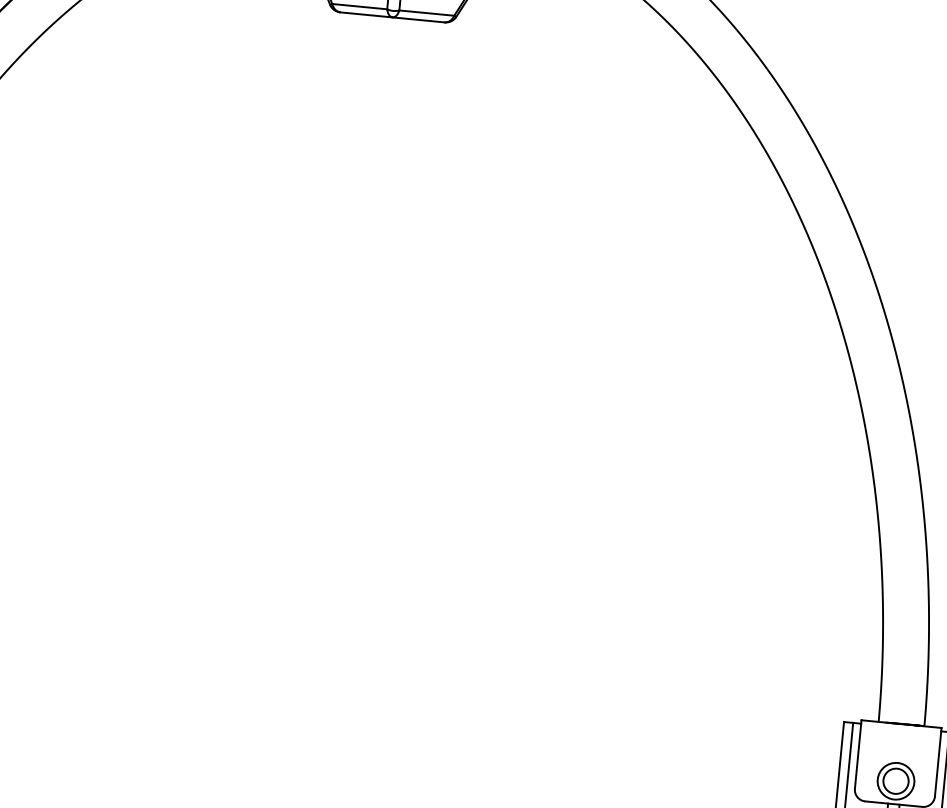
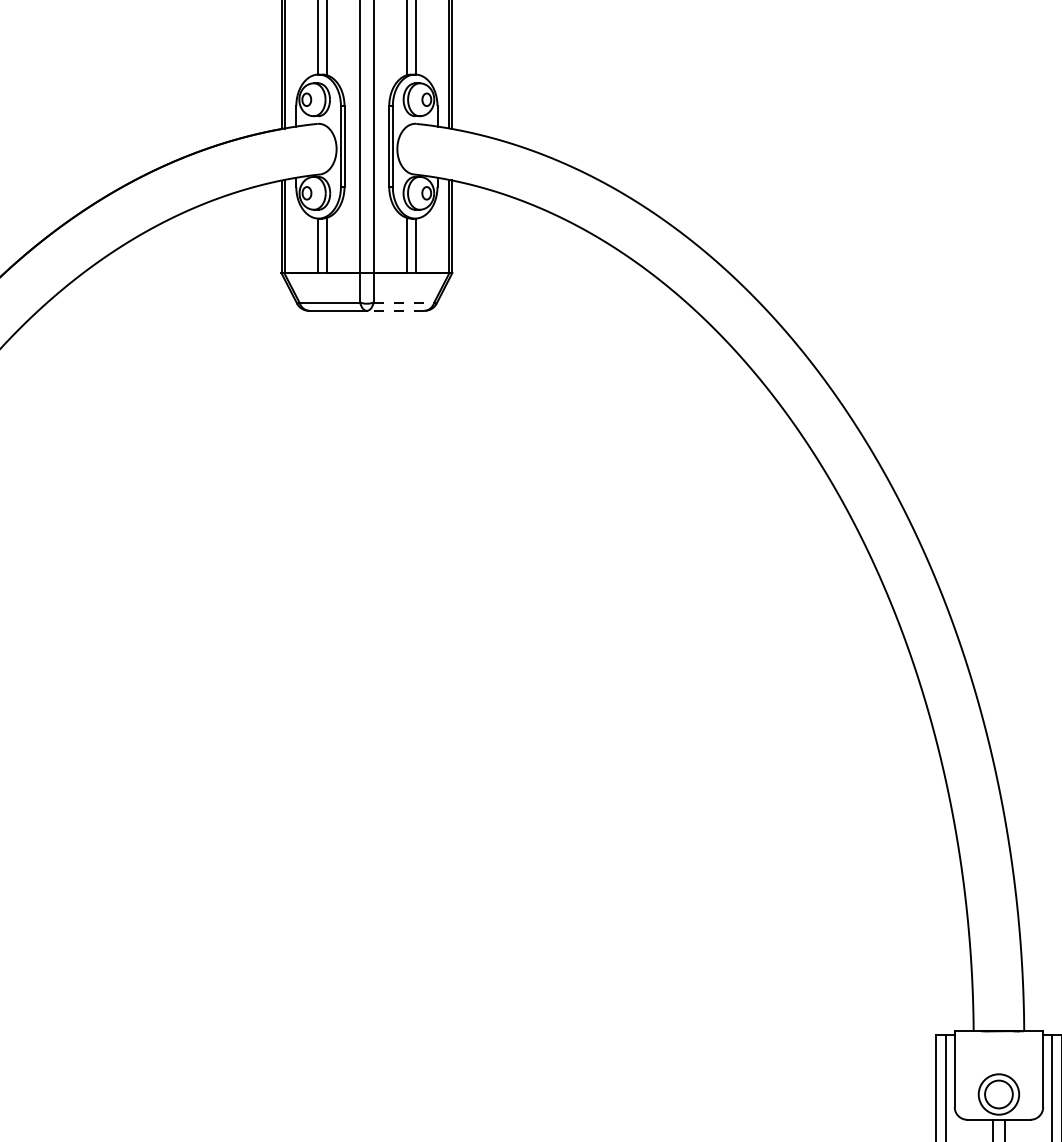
line: (427, 13) -> (404, 302), solid -> dashed
line: (418, 19) -> (395, 310), solid -> dashed

